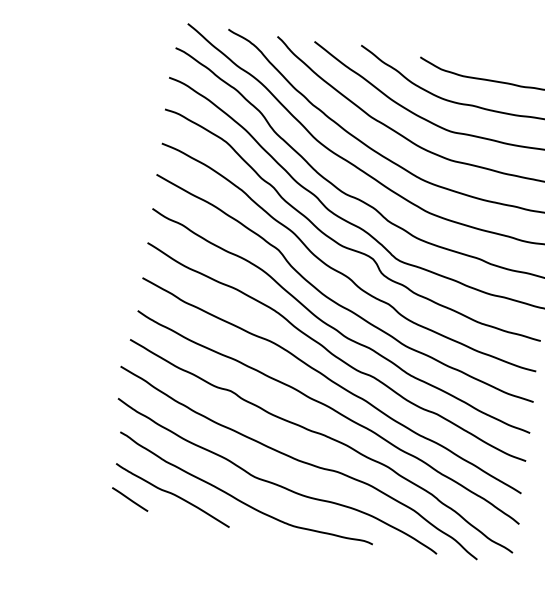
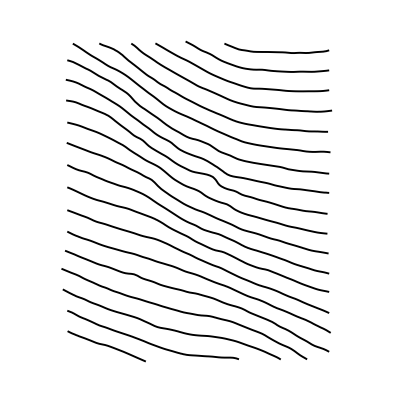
line: (129, 498) -> (79, 352), removed

